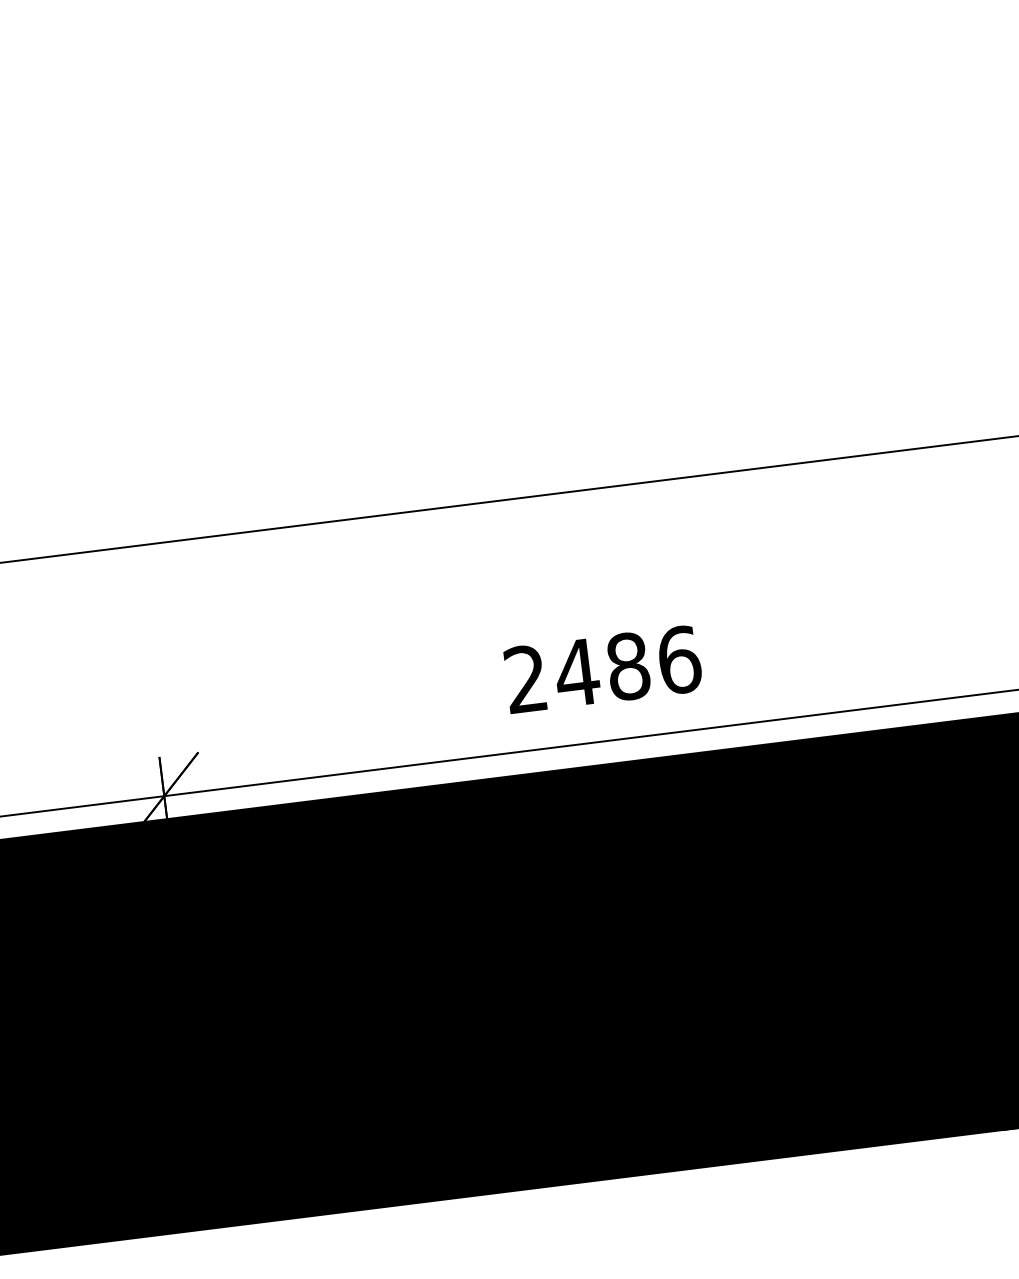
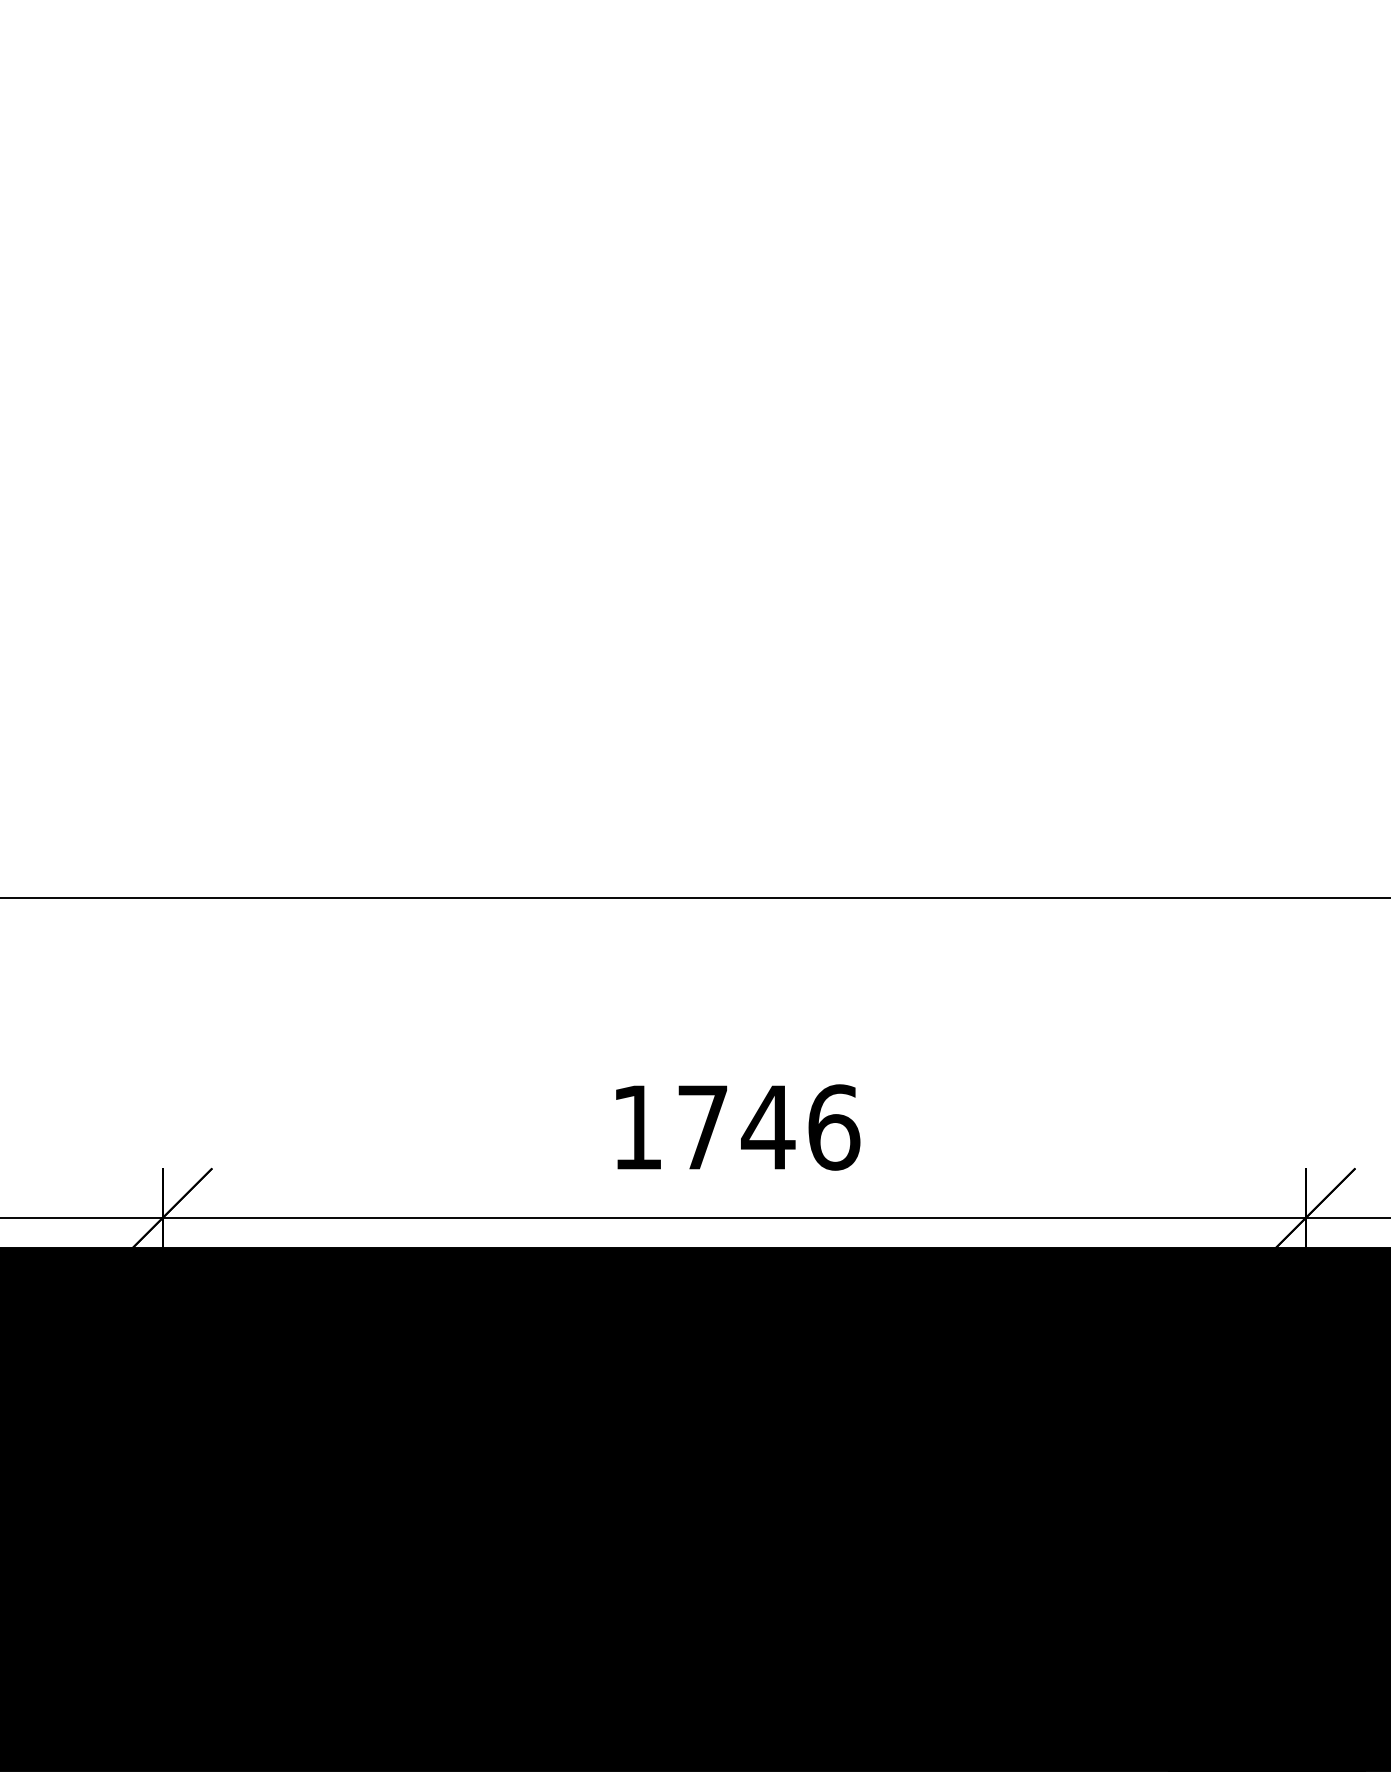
text: (577, 672) -> (703, 1127), 2486 -> 1746

